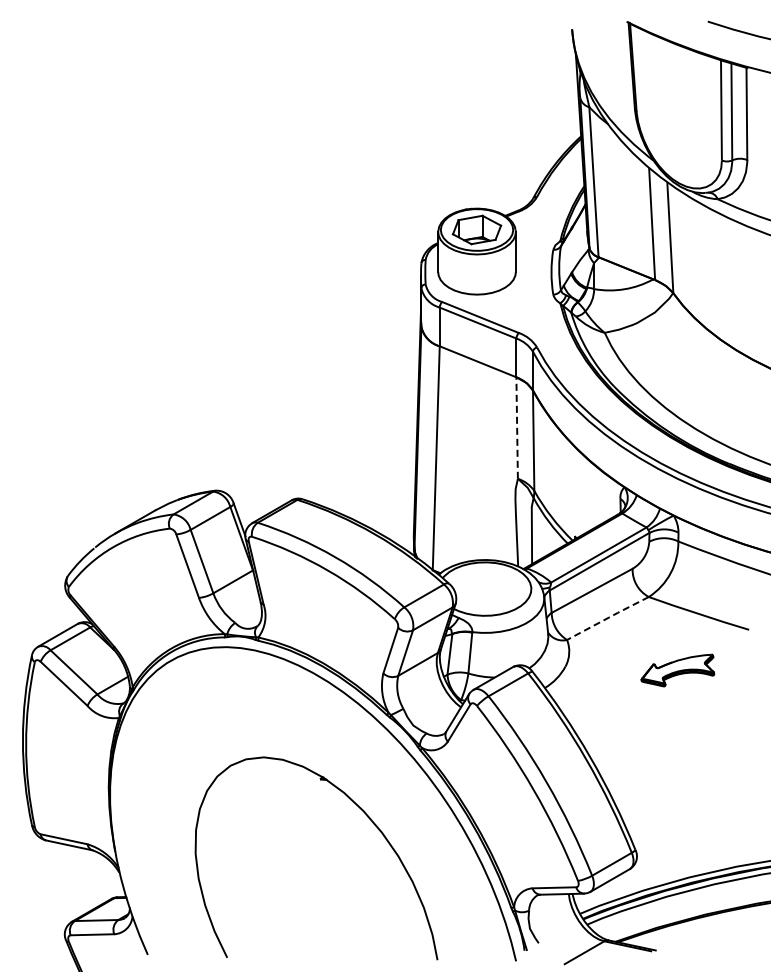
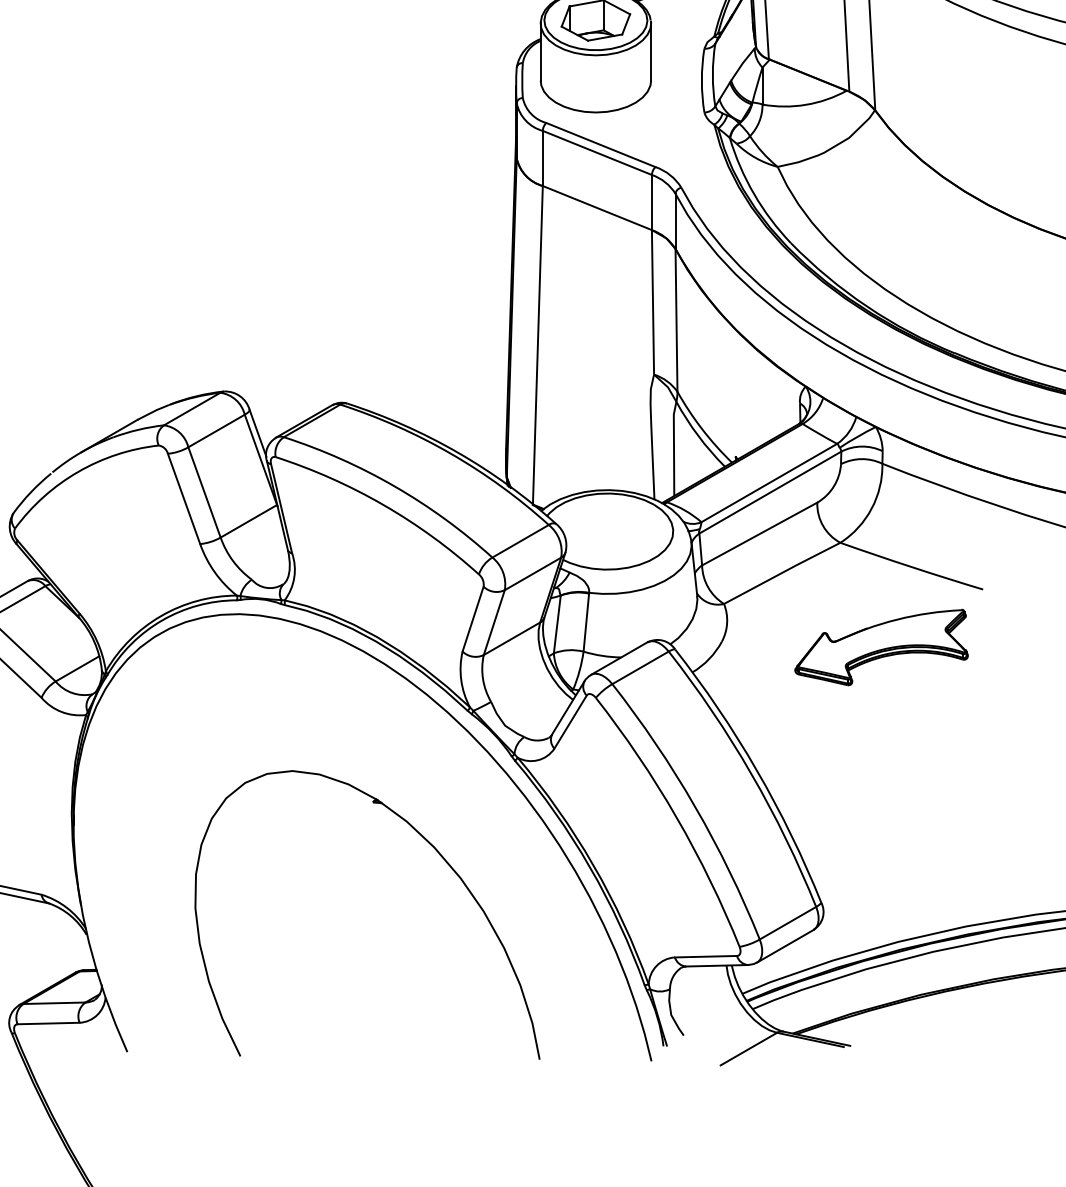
line: (517, 428) -> (653, 302), dashed -> solid
line: (608, 617) -> (782, 571), dashed -> solid
part: (677, 670) -> (881, 647), size x1.67

